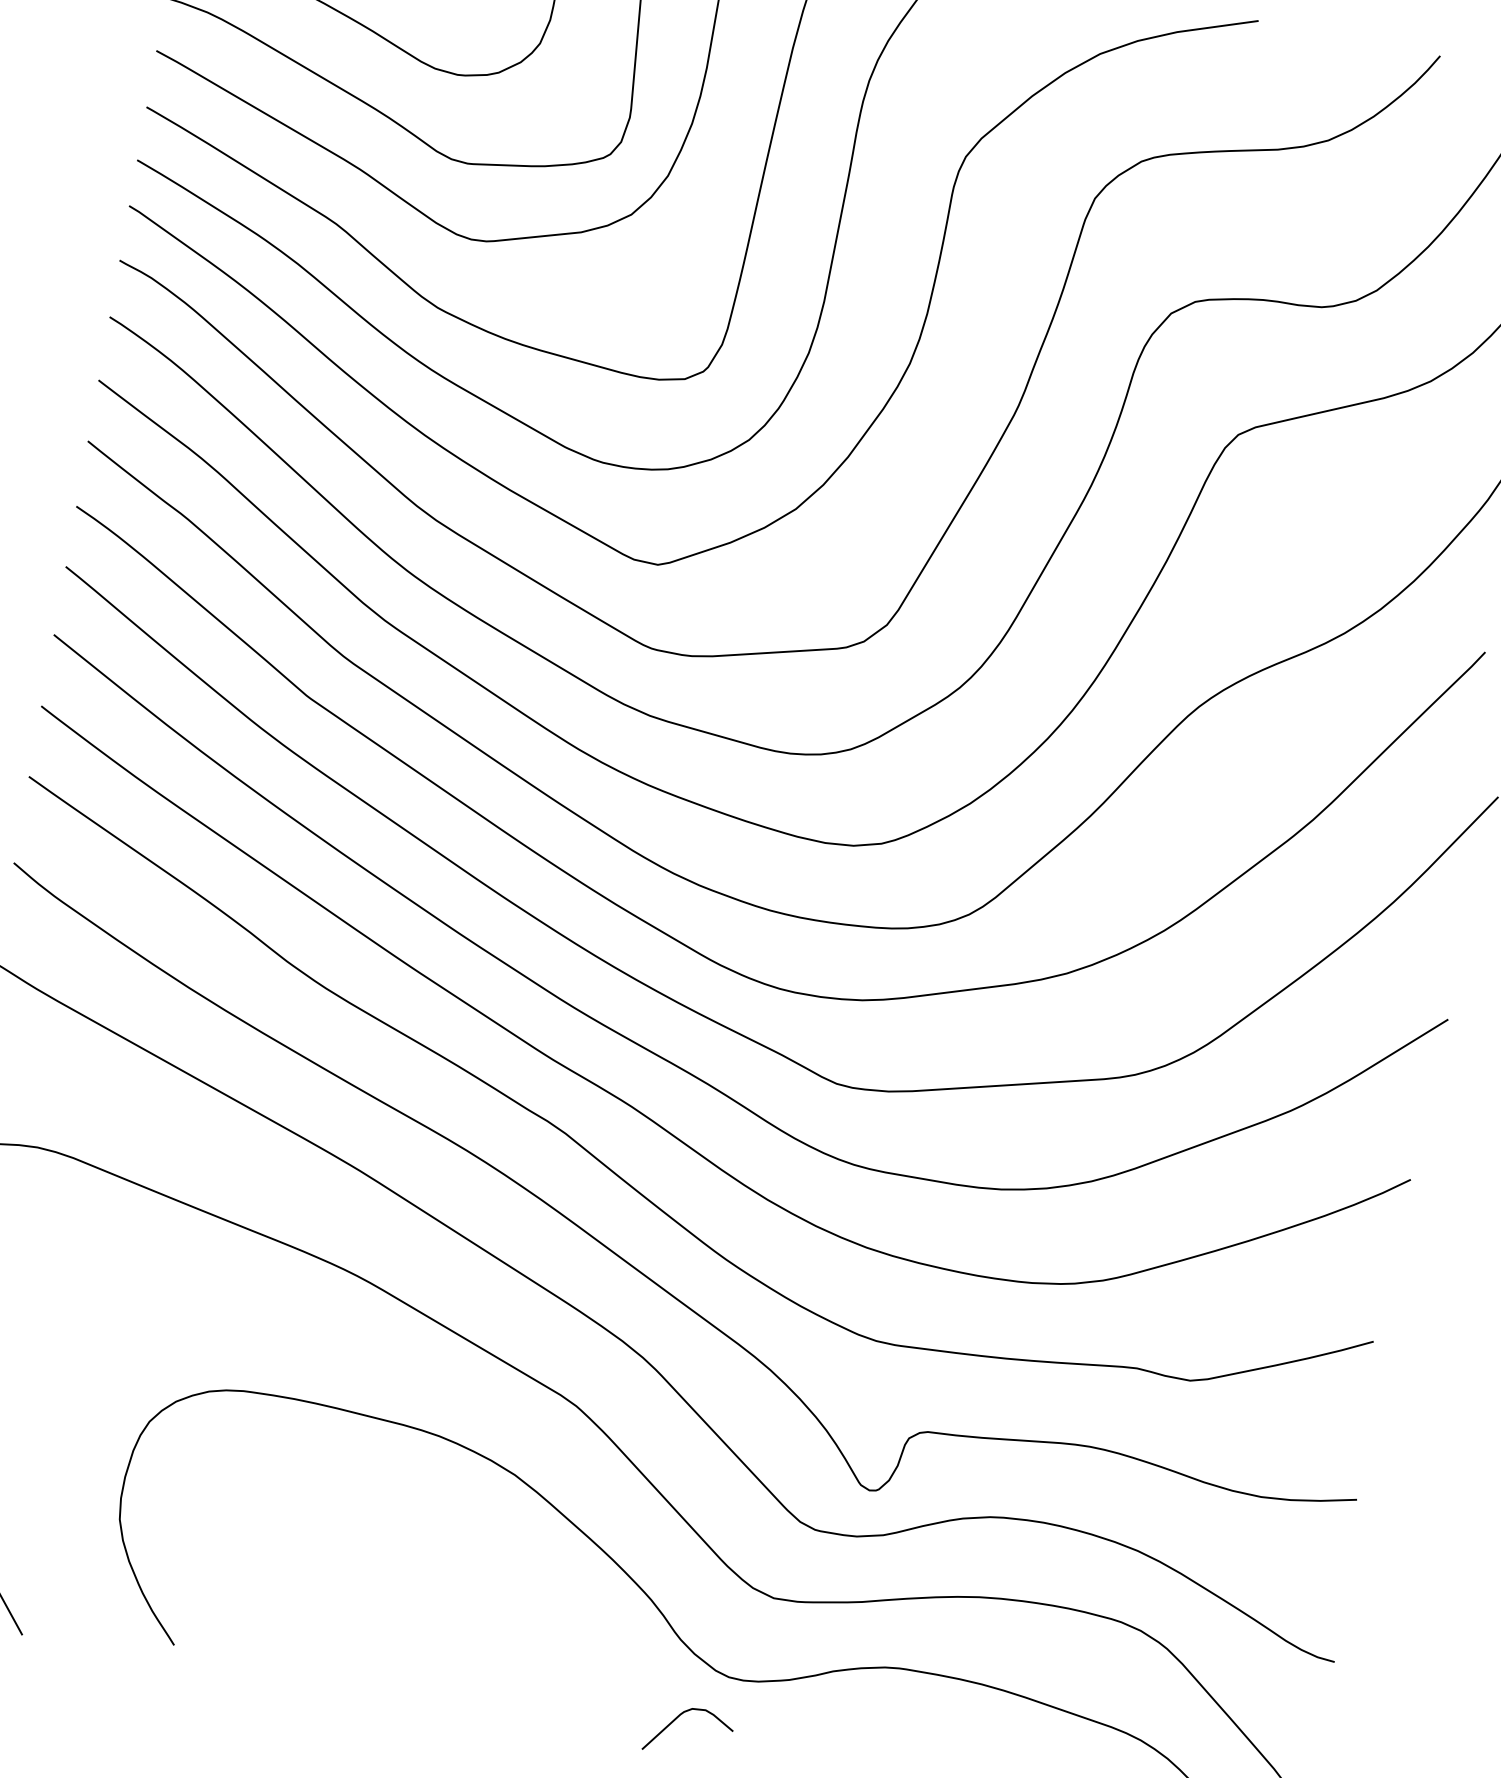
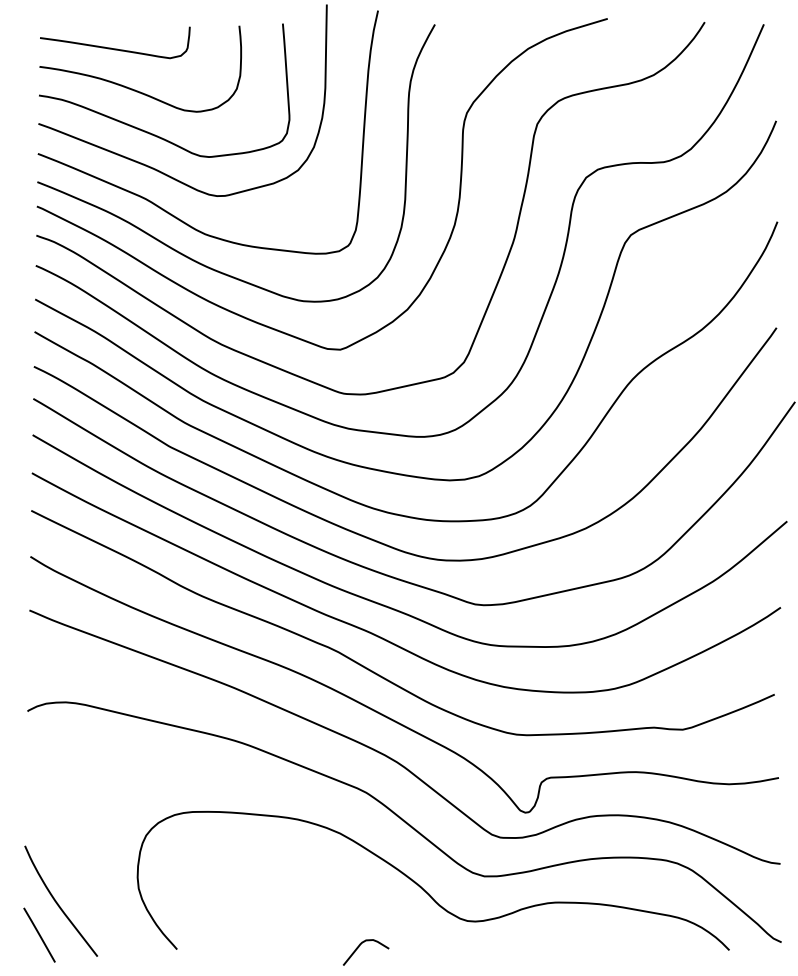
curve: (677, 1720) -> (359, 947), moved

